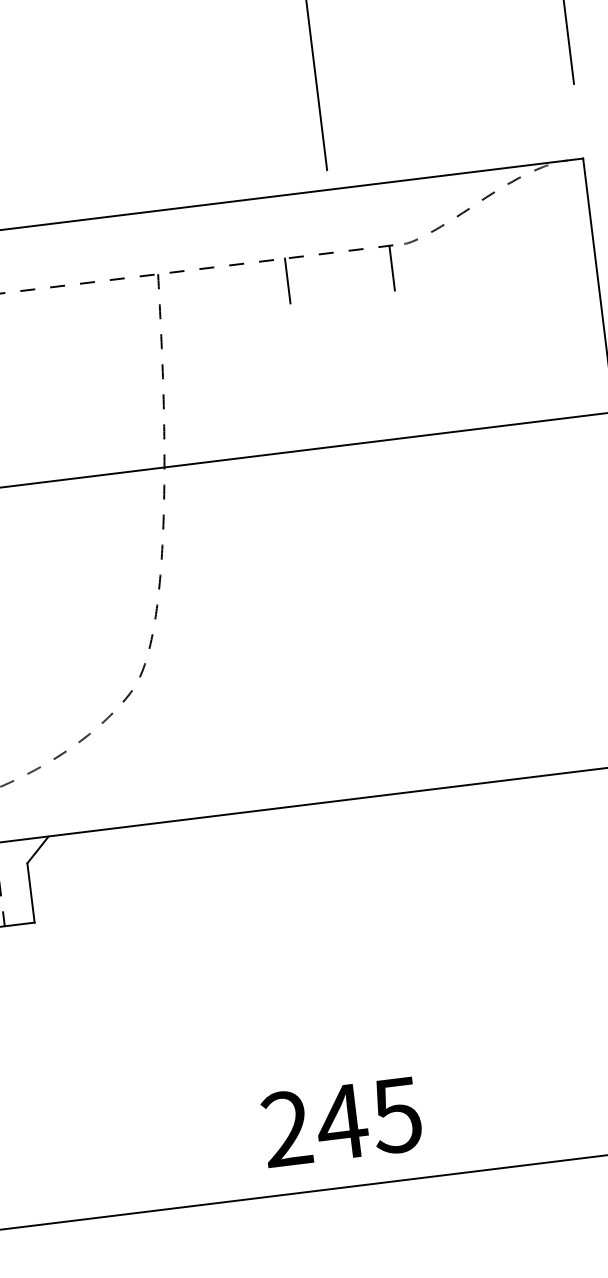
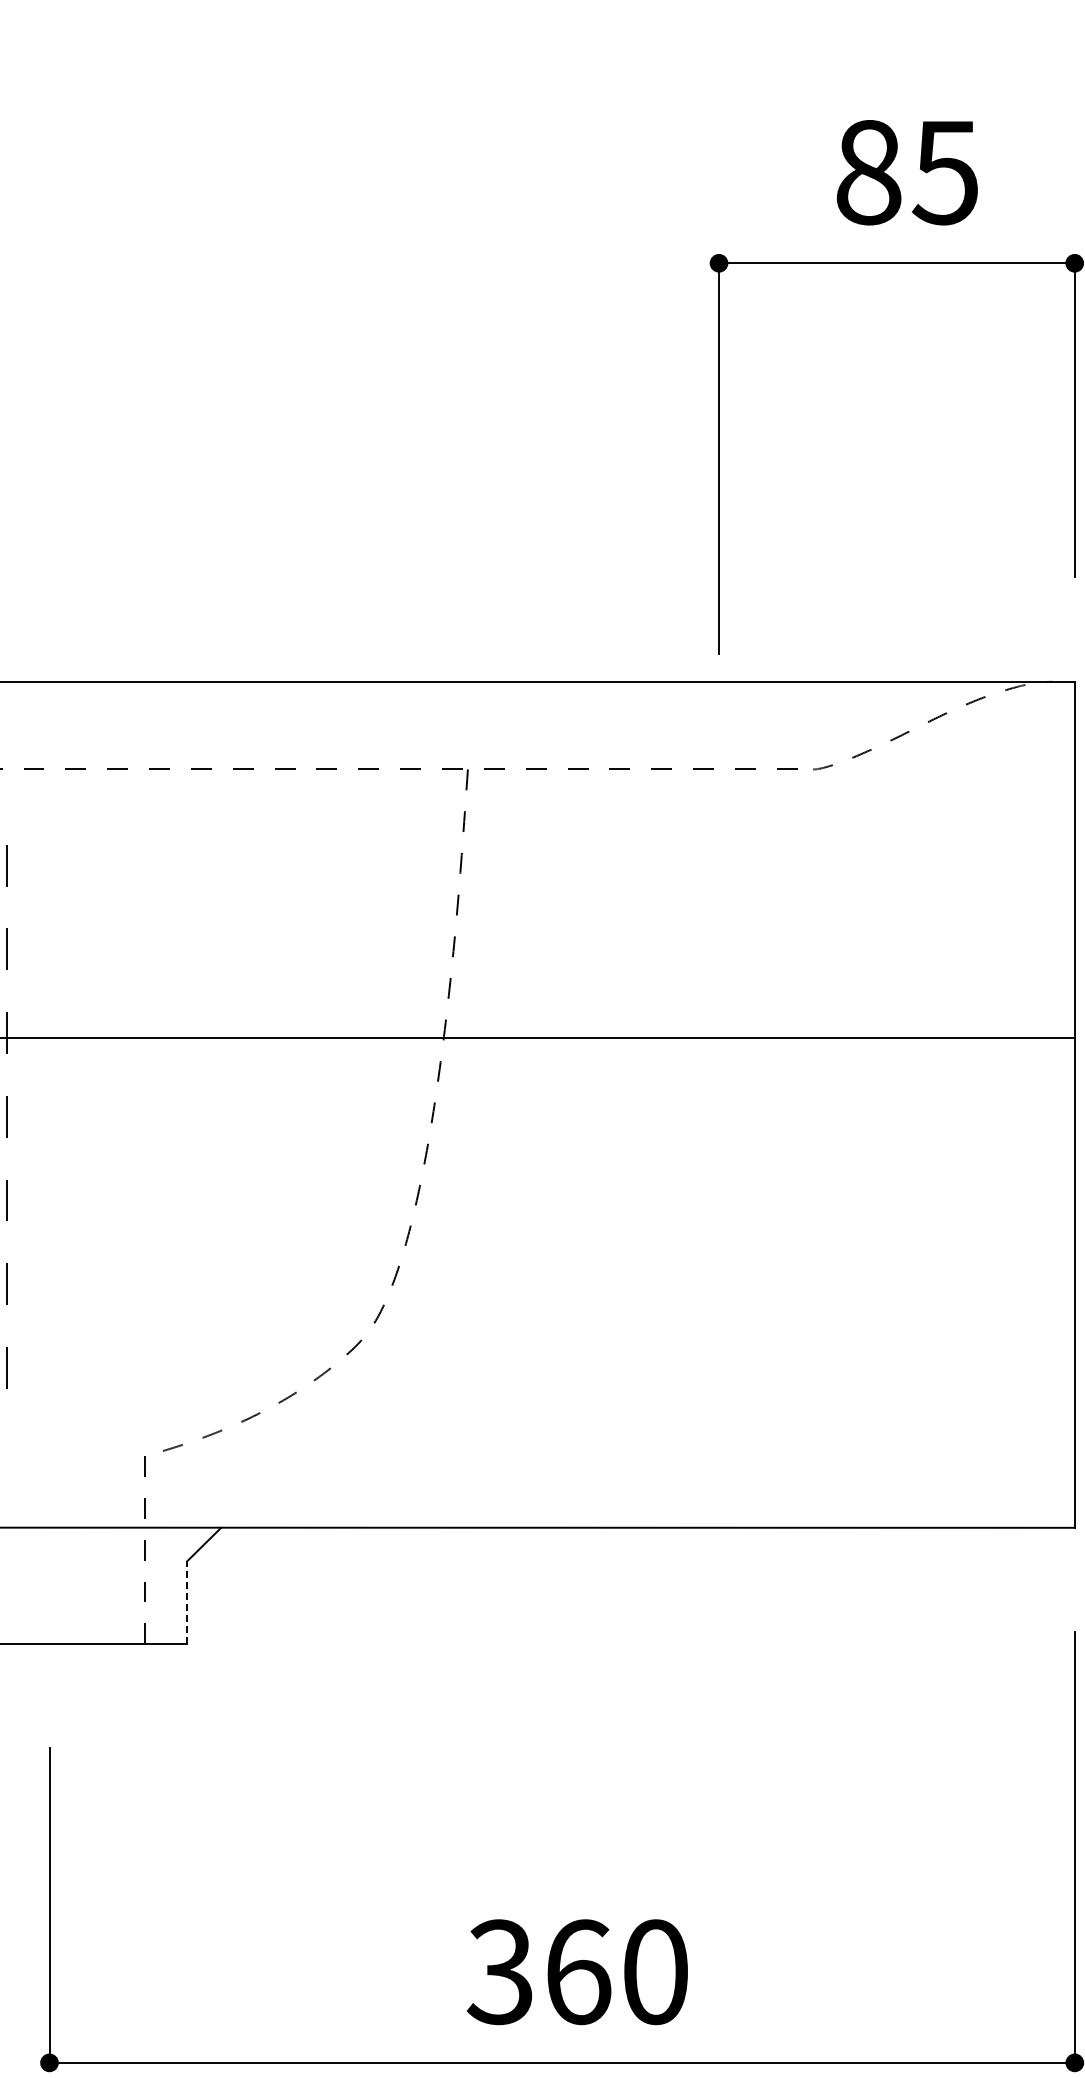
line: (392, 267) -> (792, 800), removed
line: (287, 280) -> (645, 800), removed
line: (31, 892) -> (187, 1602), solid -> dashed
text: (340, 1122) -> (576, 1972), 245 -> 360

